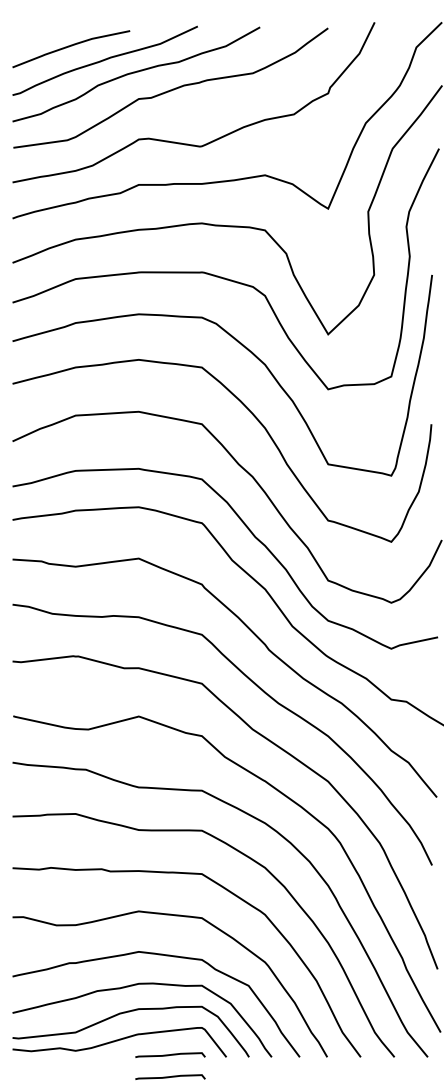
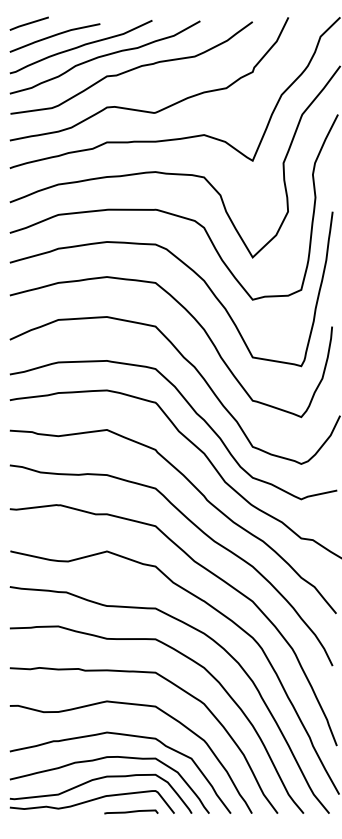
line: (37, 30) -> (29, 23), added
curve: (170, 1076) -> (131, 828), removed

